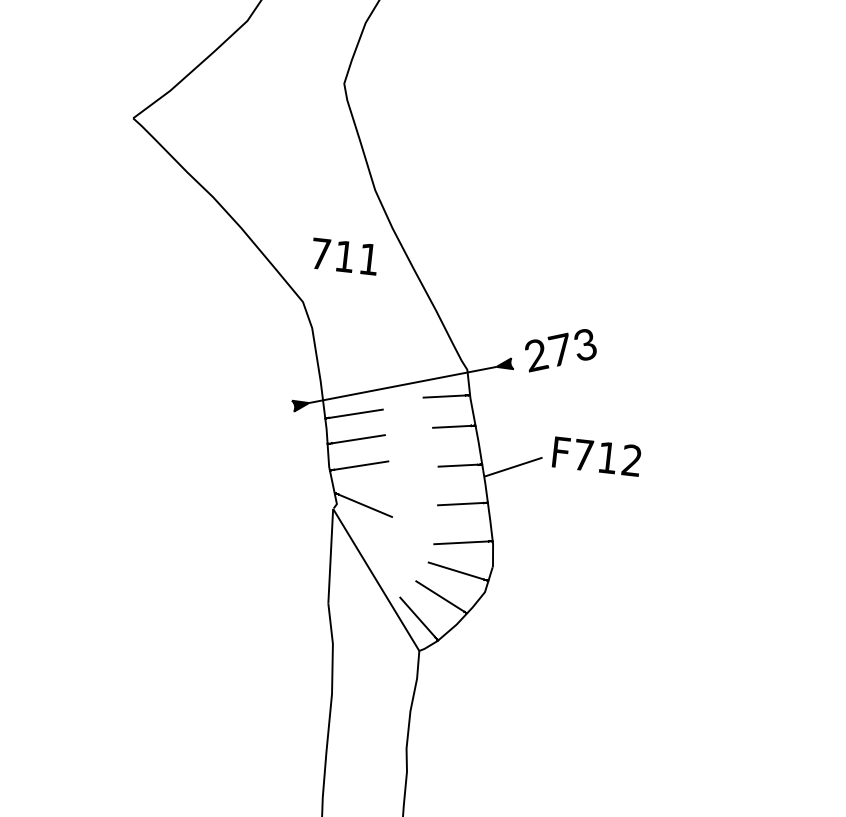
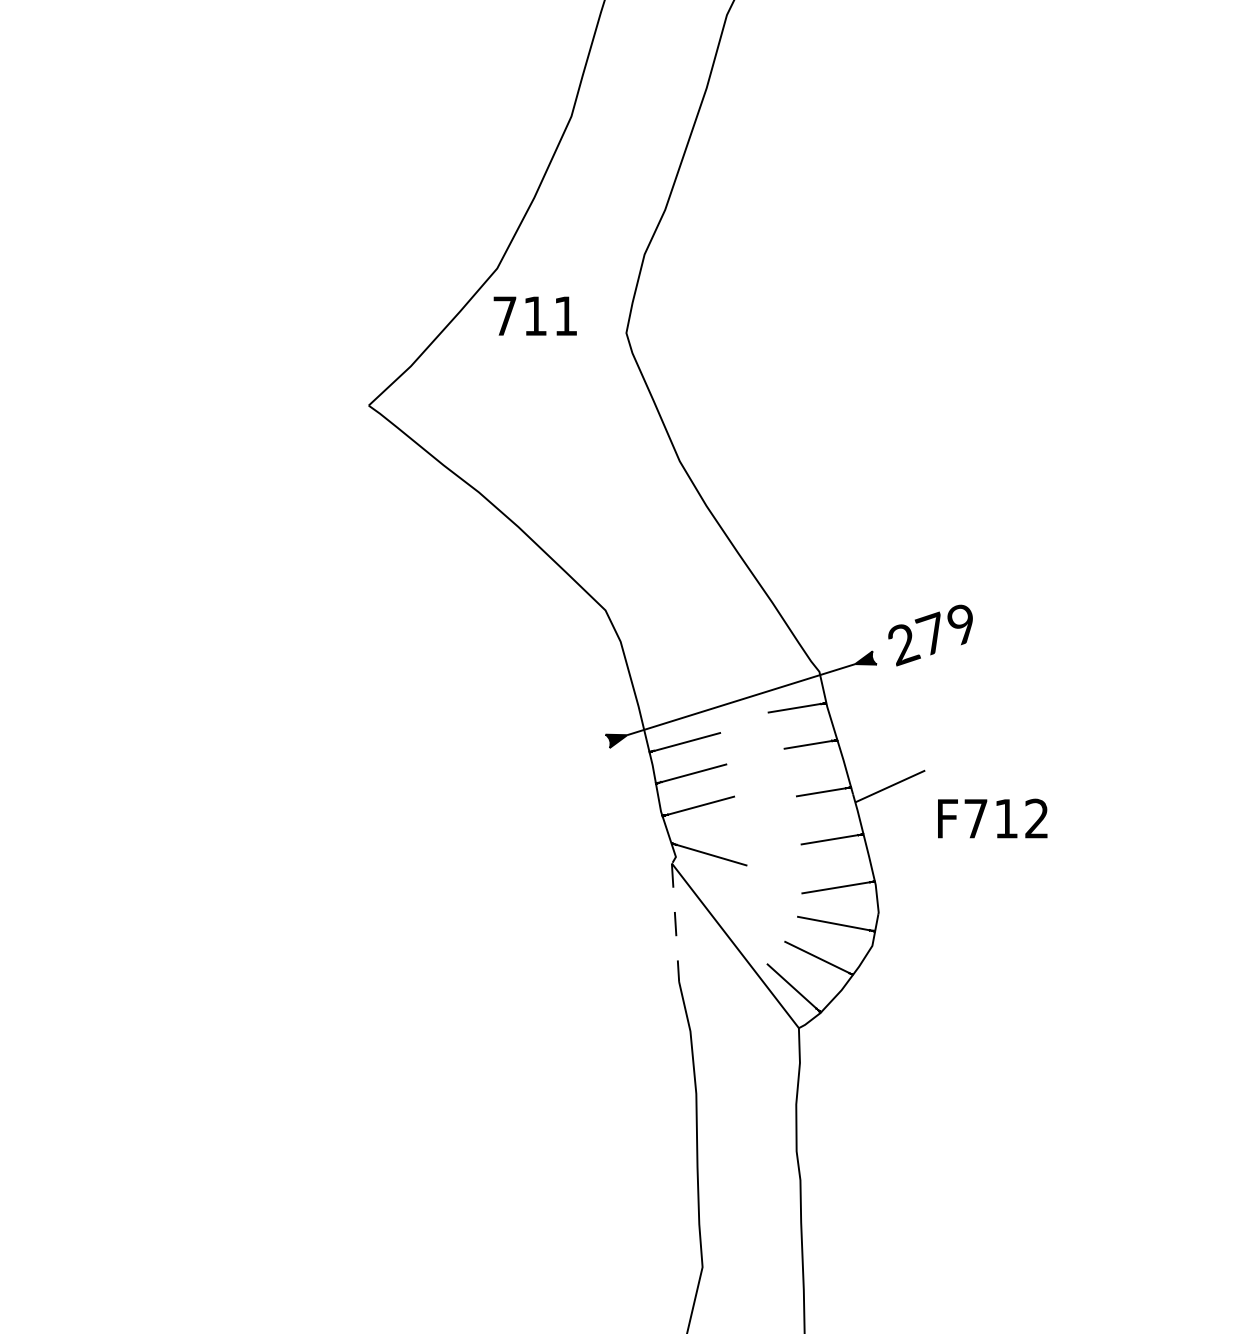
text: (344, 256) -> (534, 315), moved
text: (585, 345) -> (962, 624), 273 -> 279
text: (596, 456) -> (992, 818), moved
line: (330, 556) -> (675, 923), solid -> dashed

